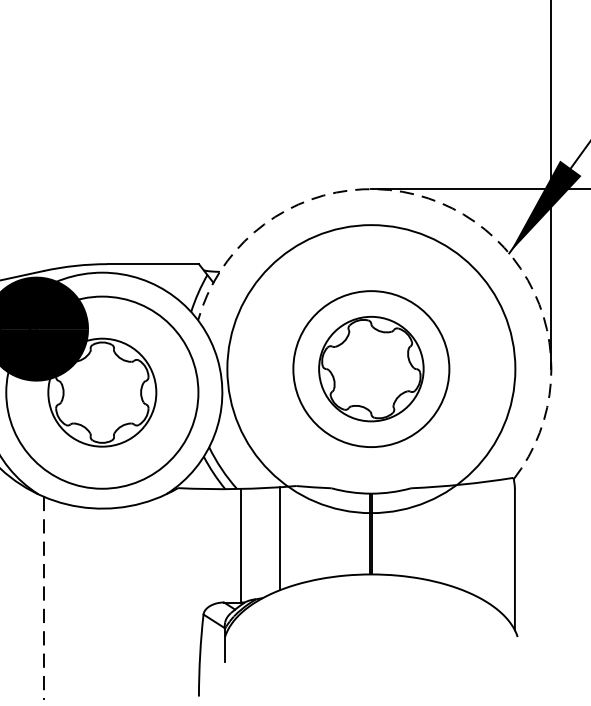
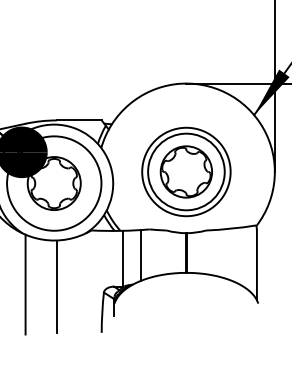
arc: (452, 209) -> (226, 93), dashed -> solid
circle: (371, 368) -> (186, 171), size x0.62
line: (43, 598) -> (25, 284), dashed -> solid
line: (106, 602) -> (56, 286), added

